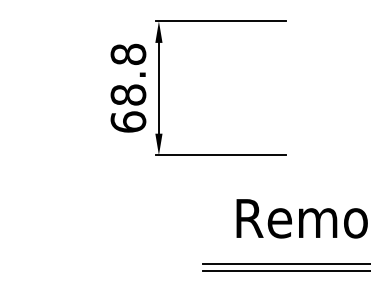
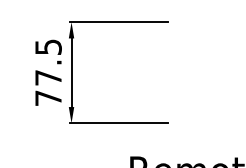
text: (128, 87) -> (48, 72), 68.8 -> 77.5

